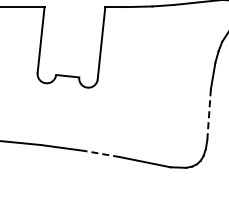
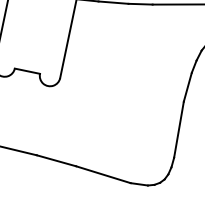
line: (209, 114) -> (179, 129), dashed -> solid
line: (101, 153) -> (56, 160), dashed -> solid

